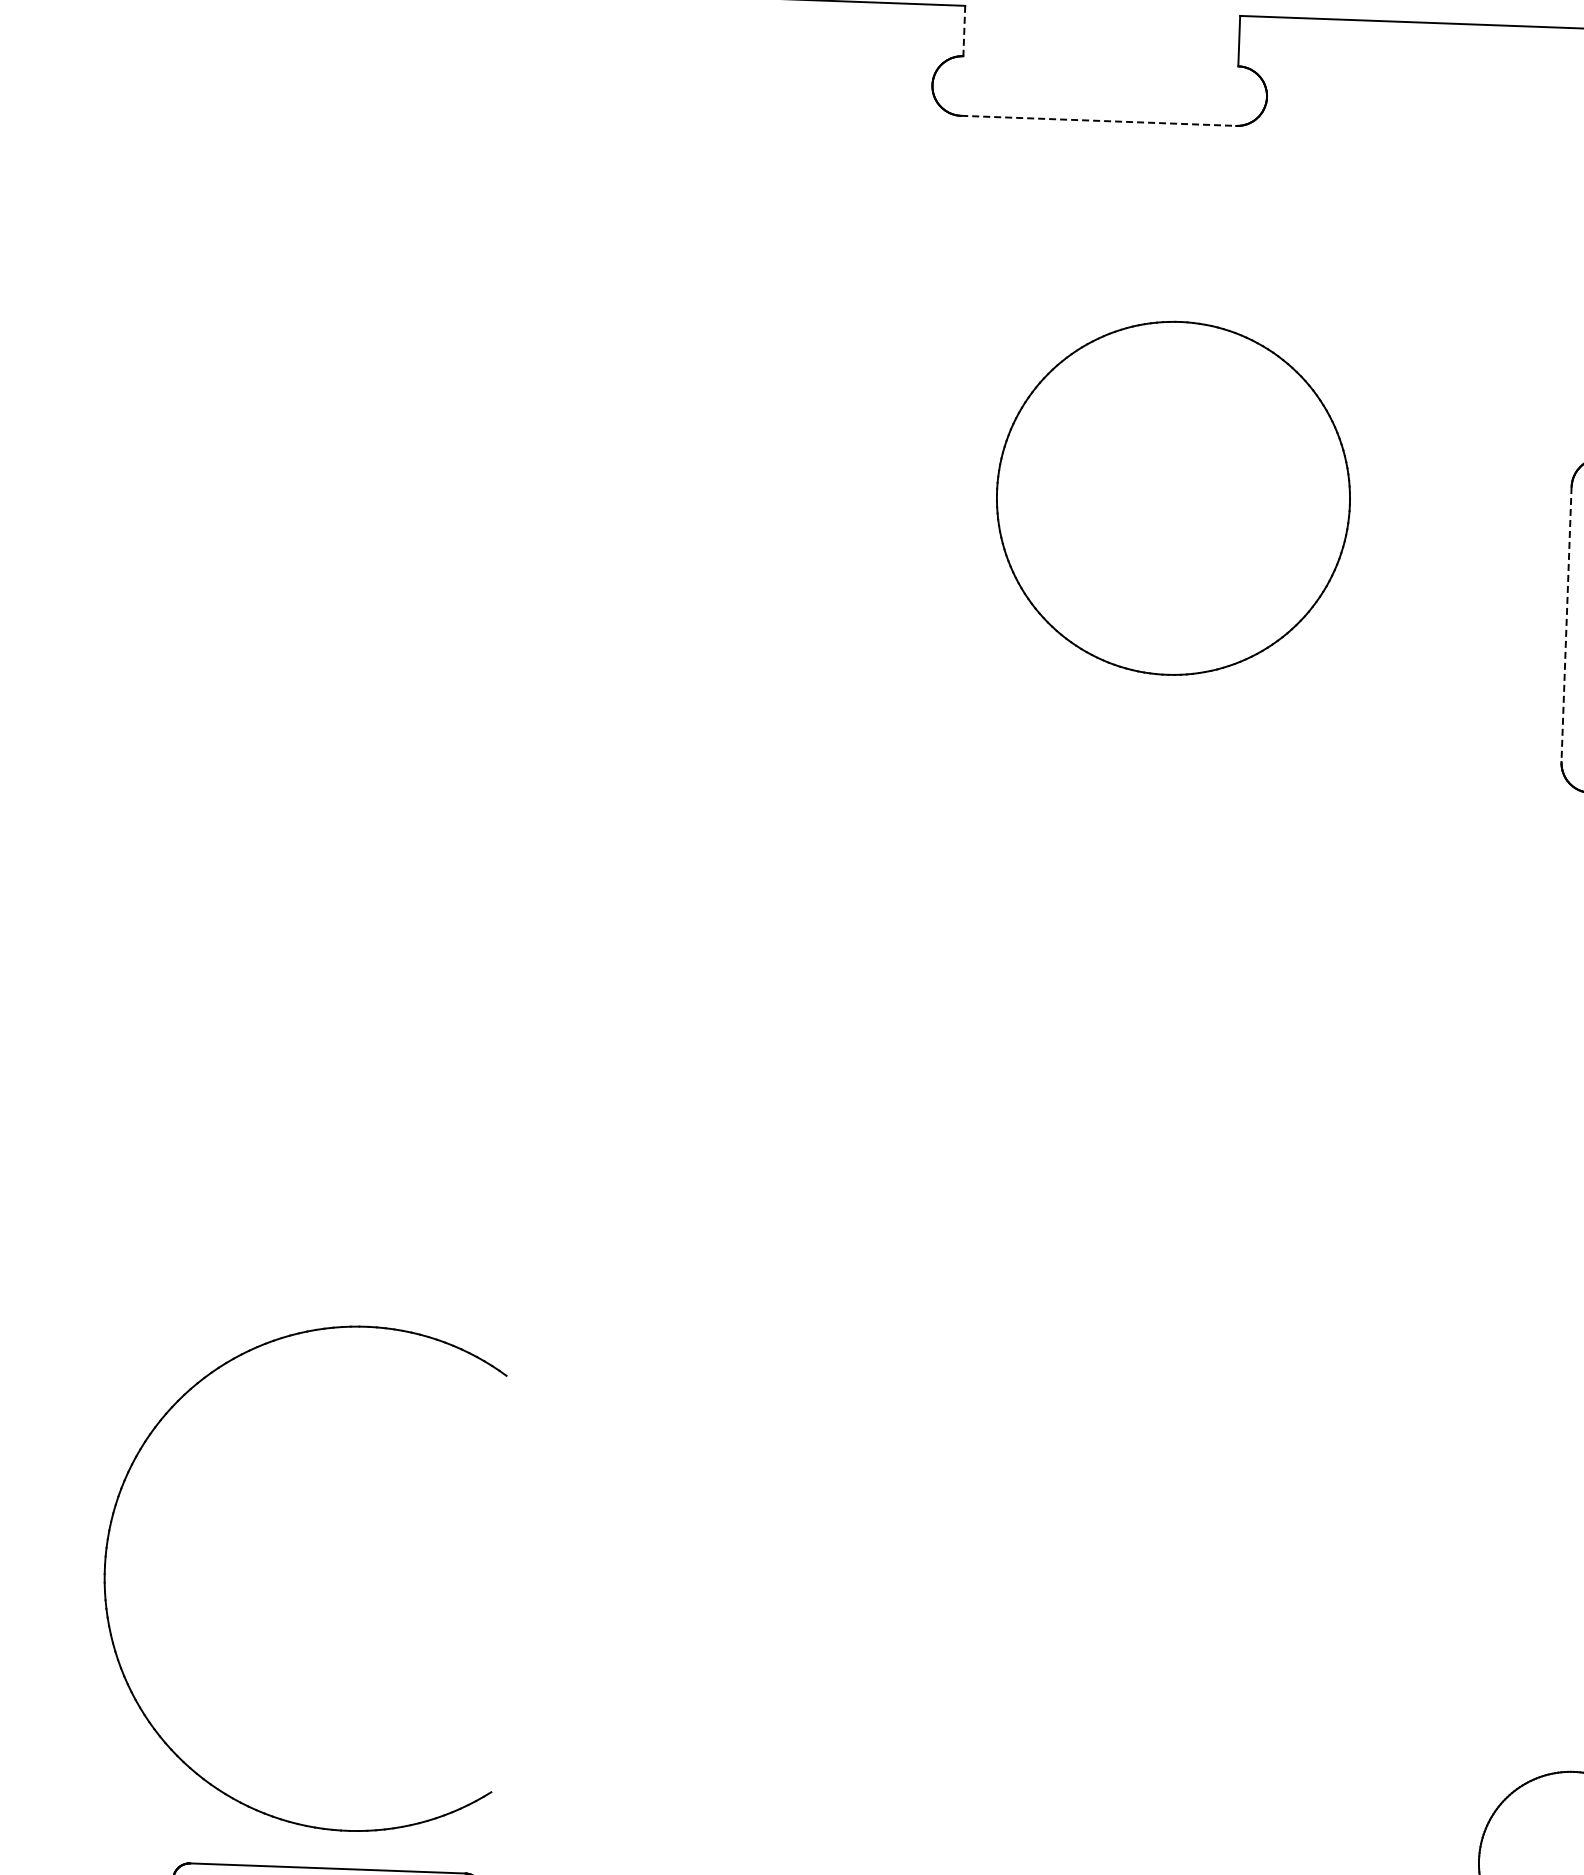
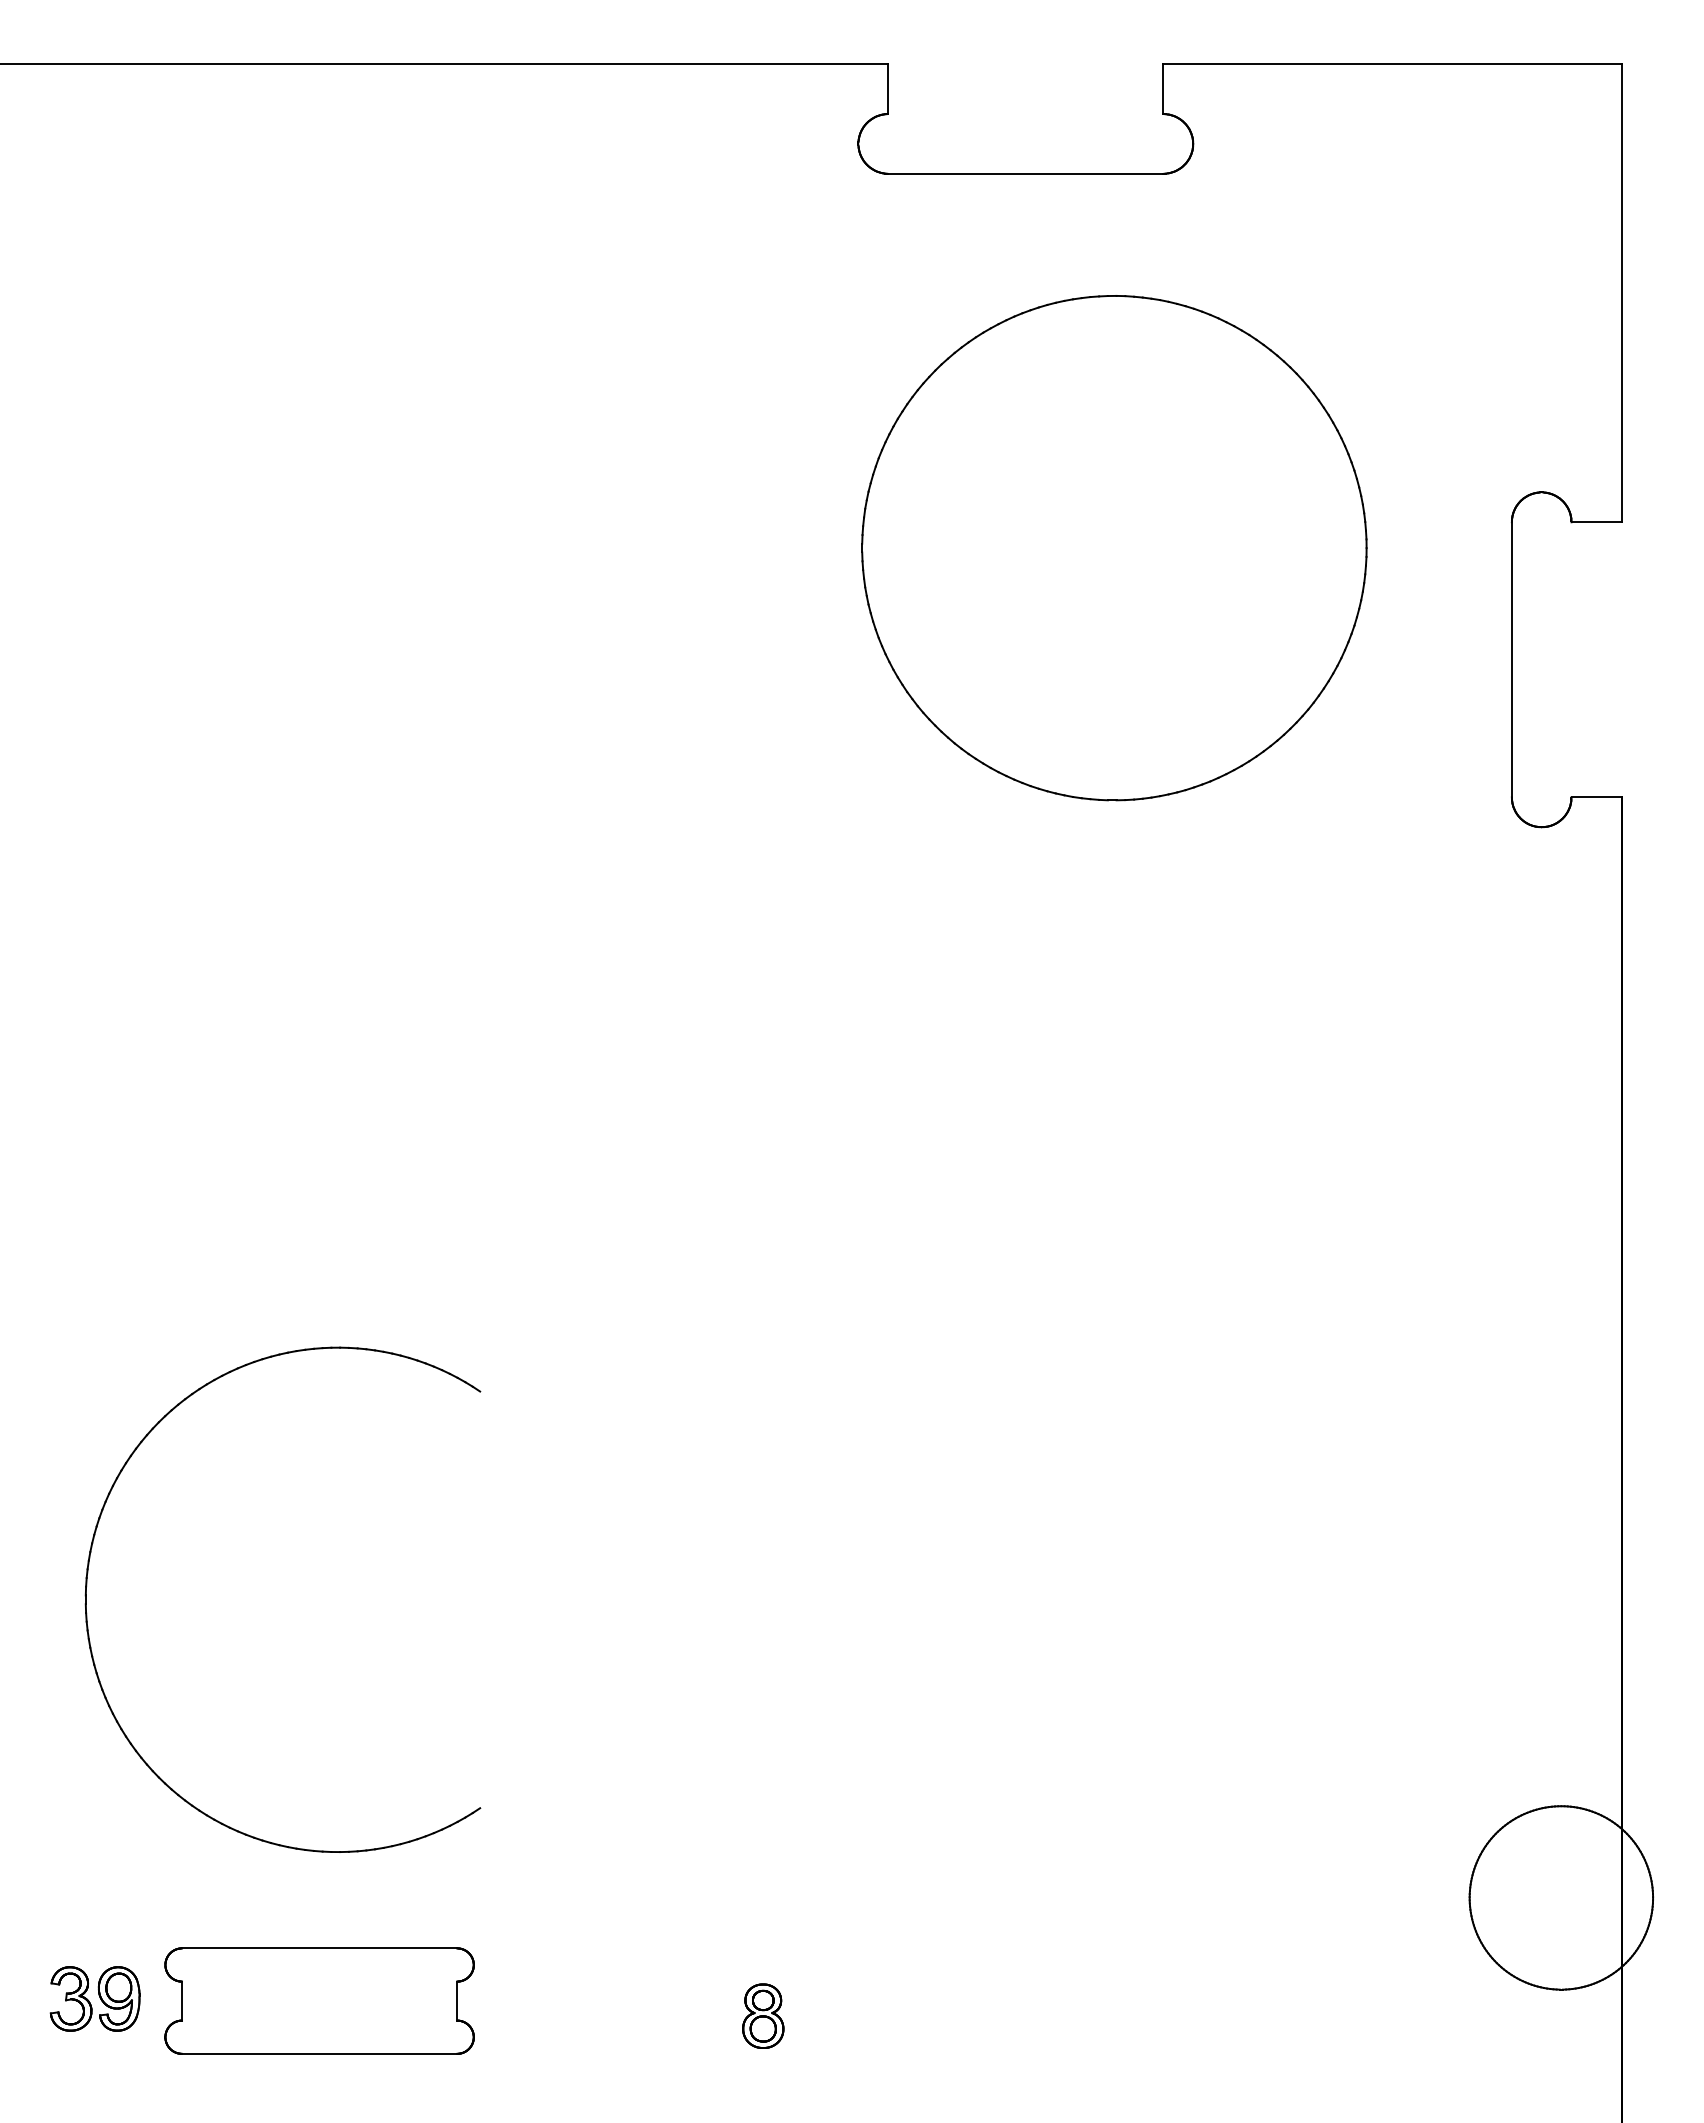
line: (964, 31) -> (888, 89), dashed -> solid
line: (1098, 120) -> (1025, 173), dashed -> solid
part: (1173, 498) -> (1114, 548), size x1.43
line: (1566, 624) -> (1511, 659), dashed -> solid
part: (107, 1556) -> (87, 1586), moved

